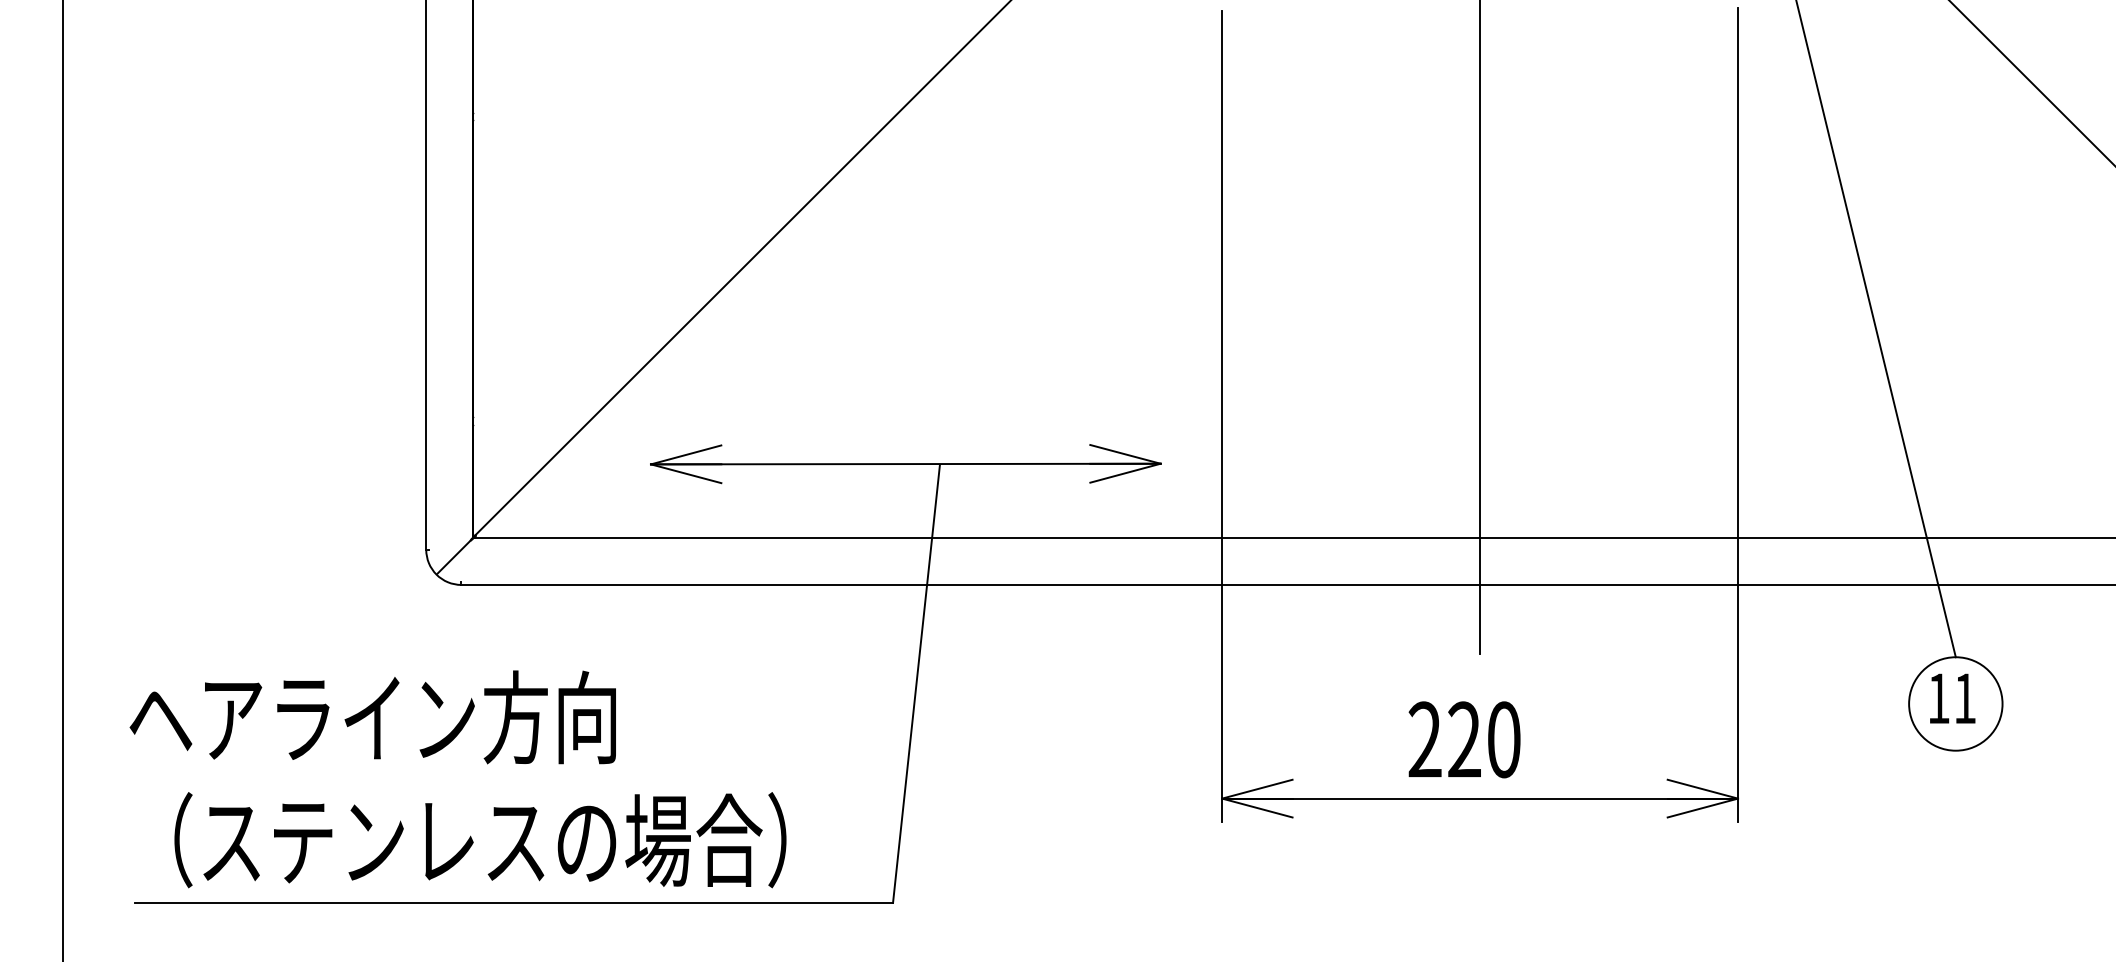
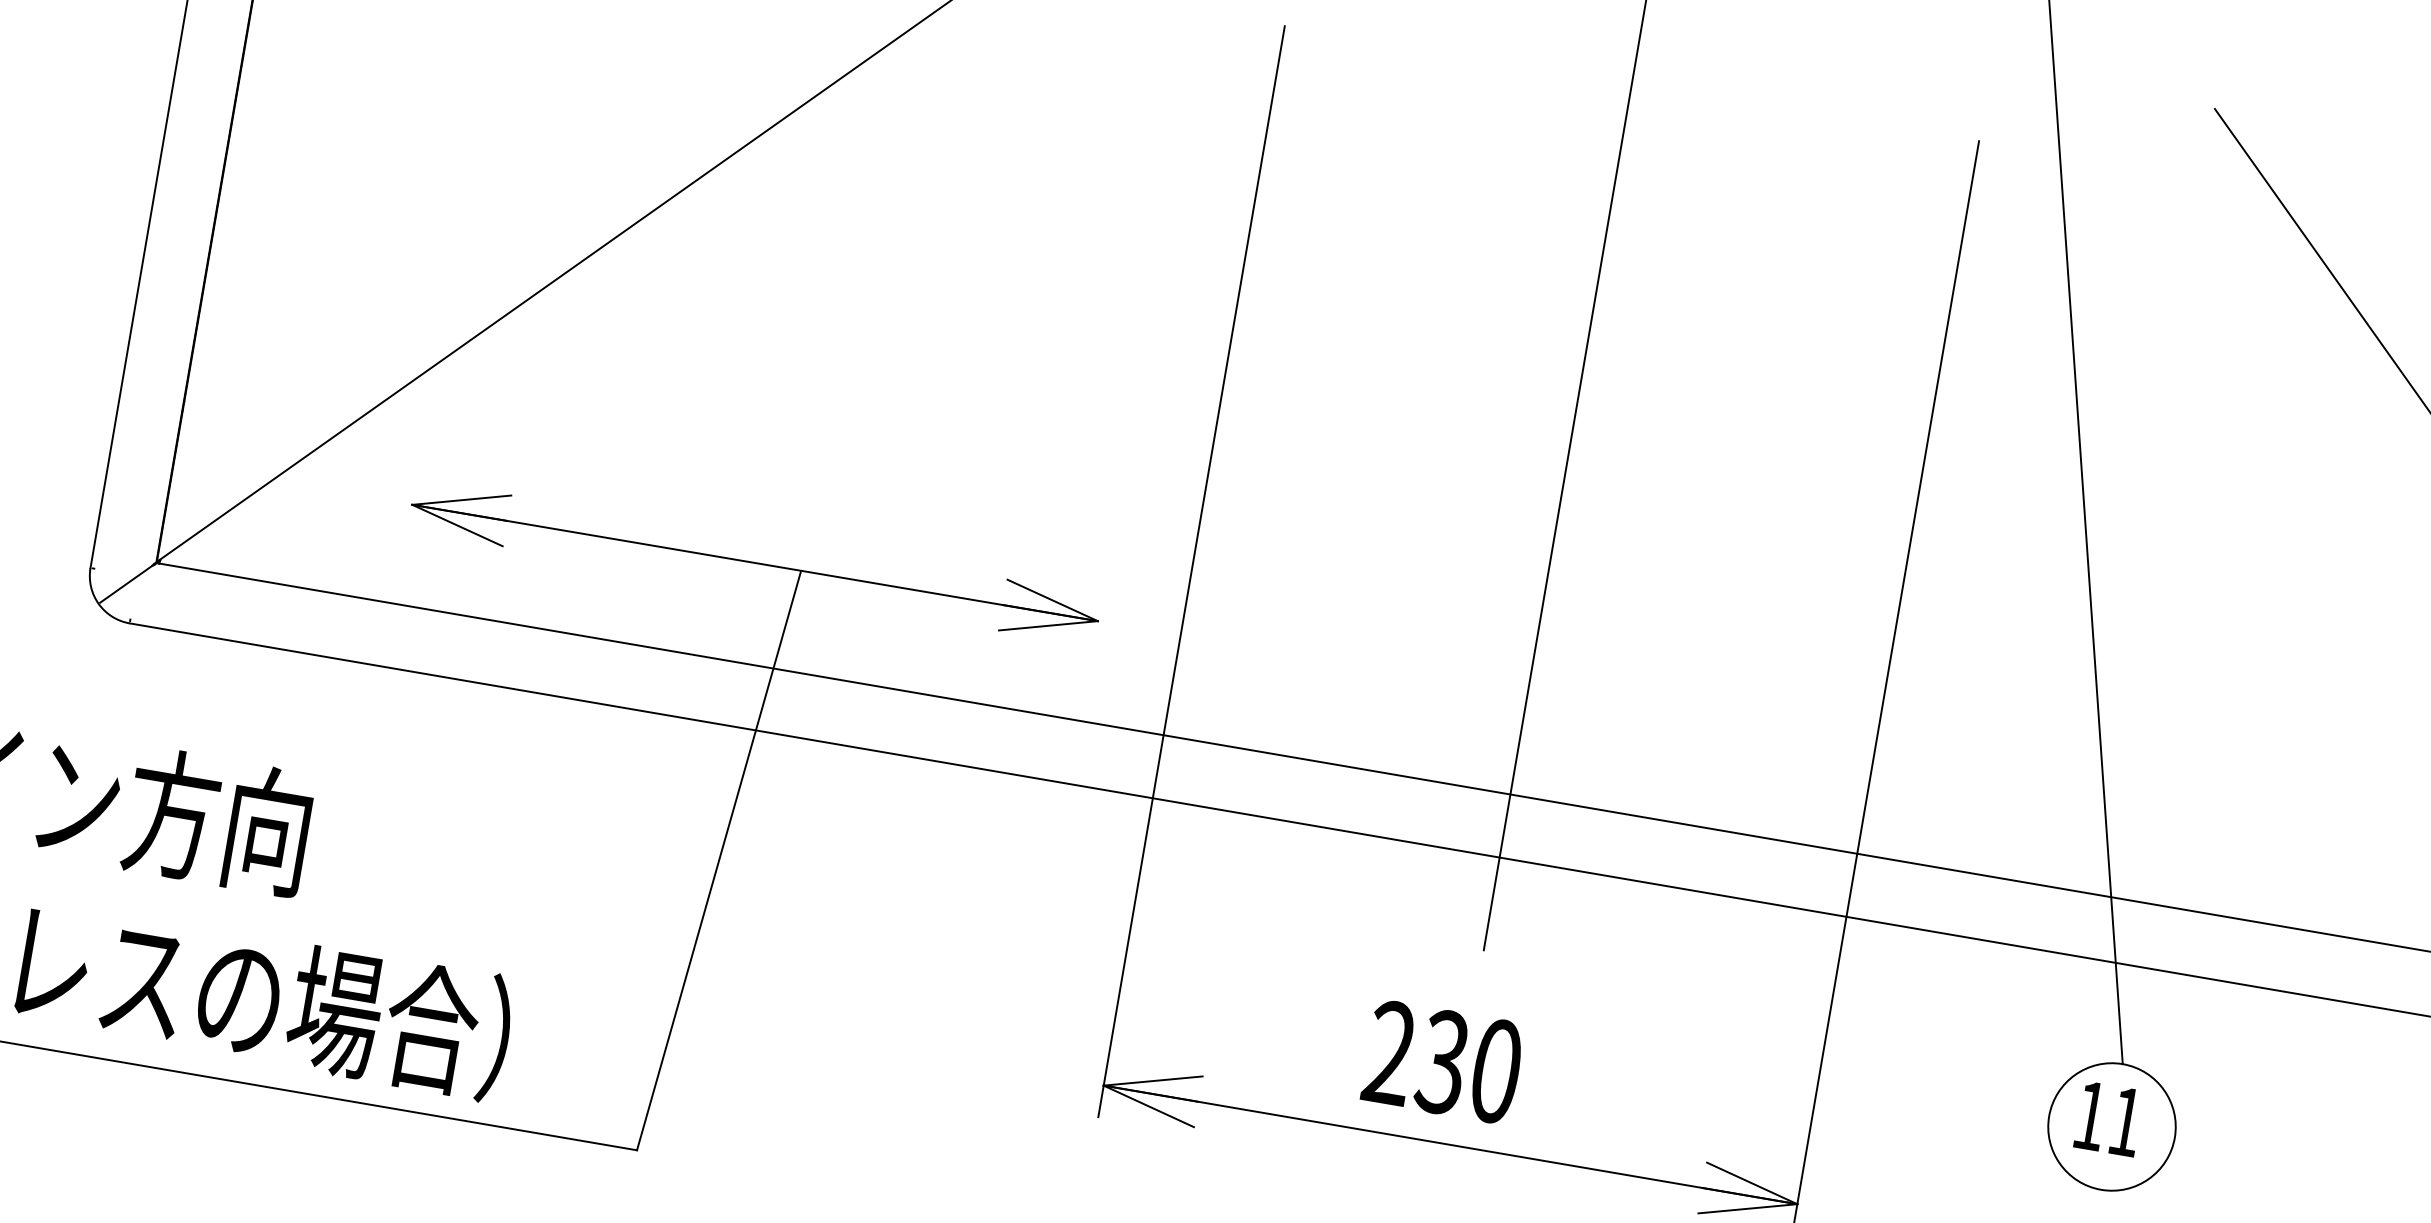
text: (1463, 739) -> (1441, 1061), 220 -> 230

